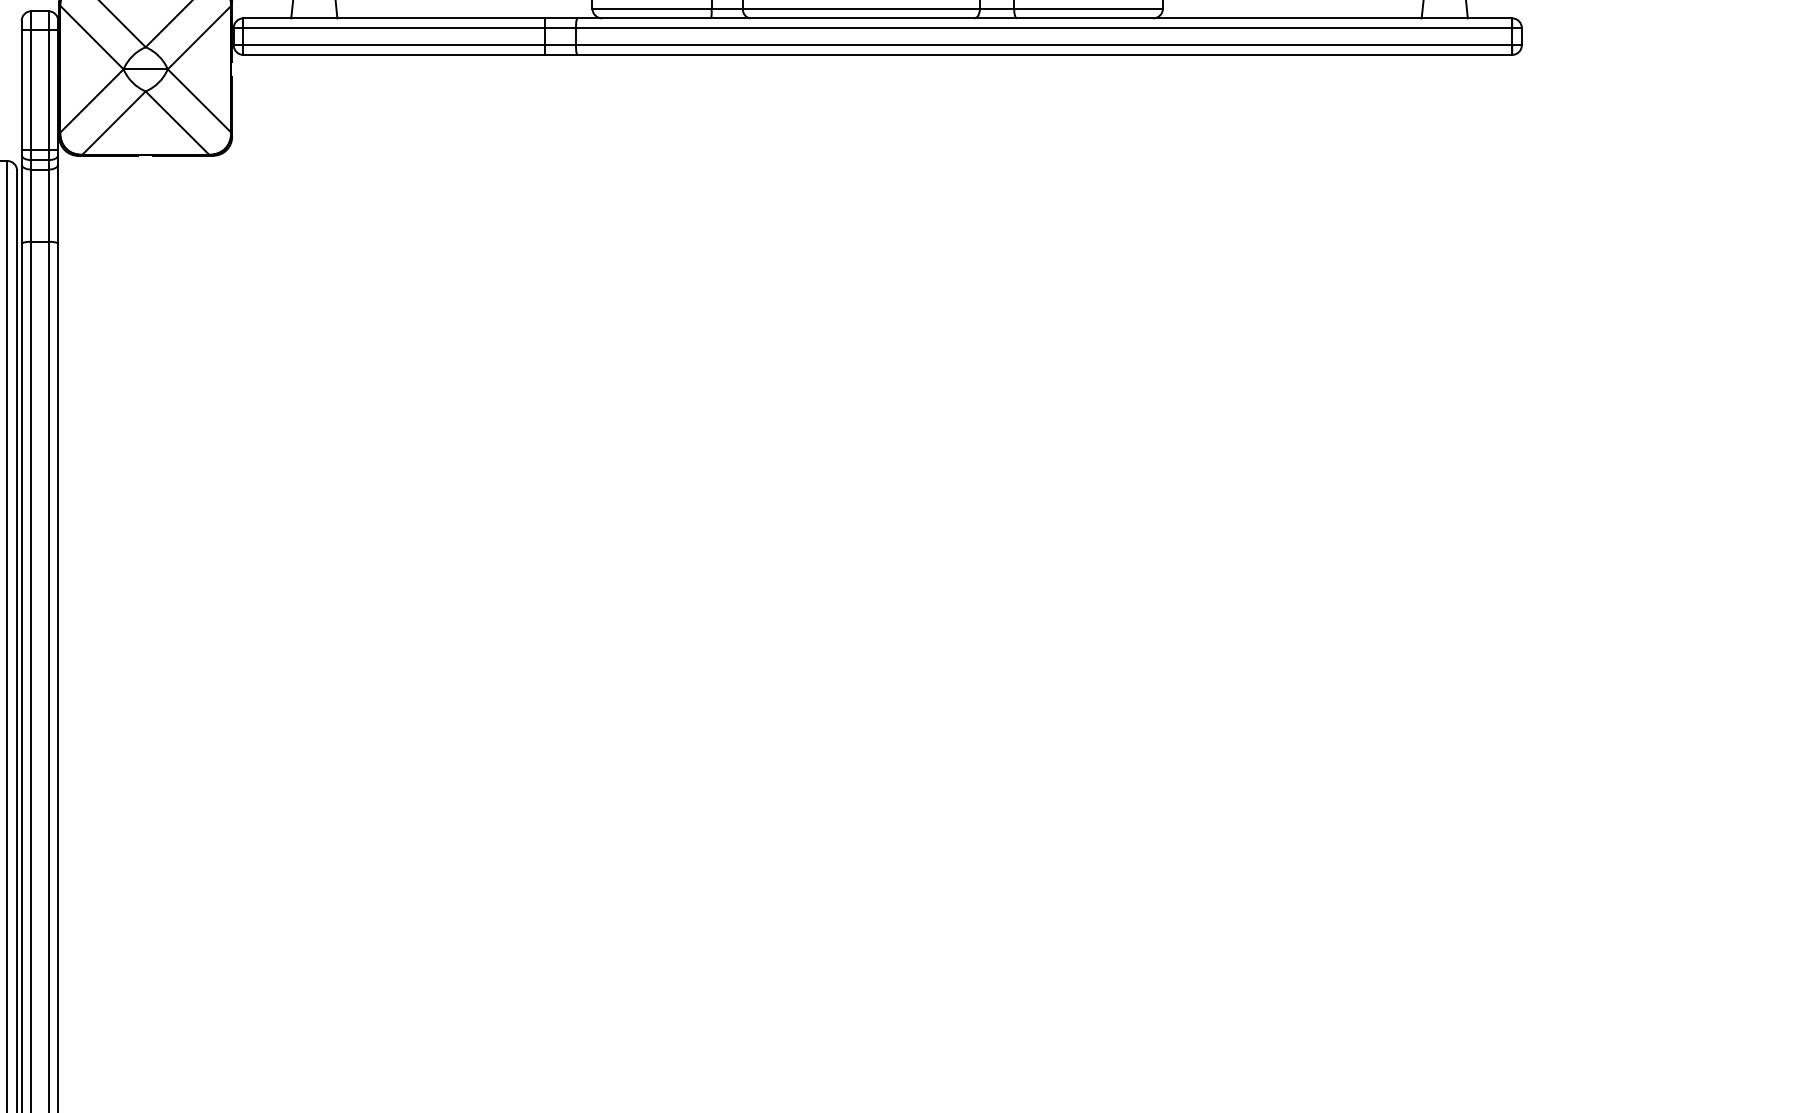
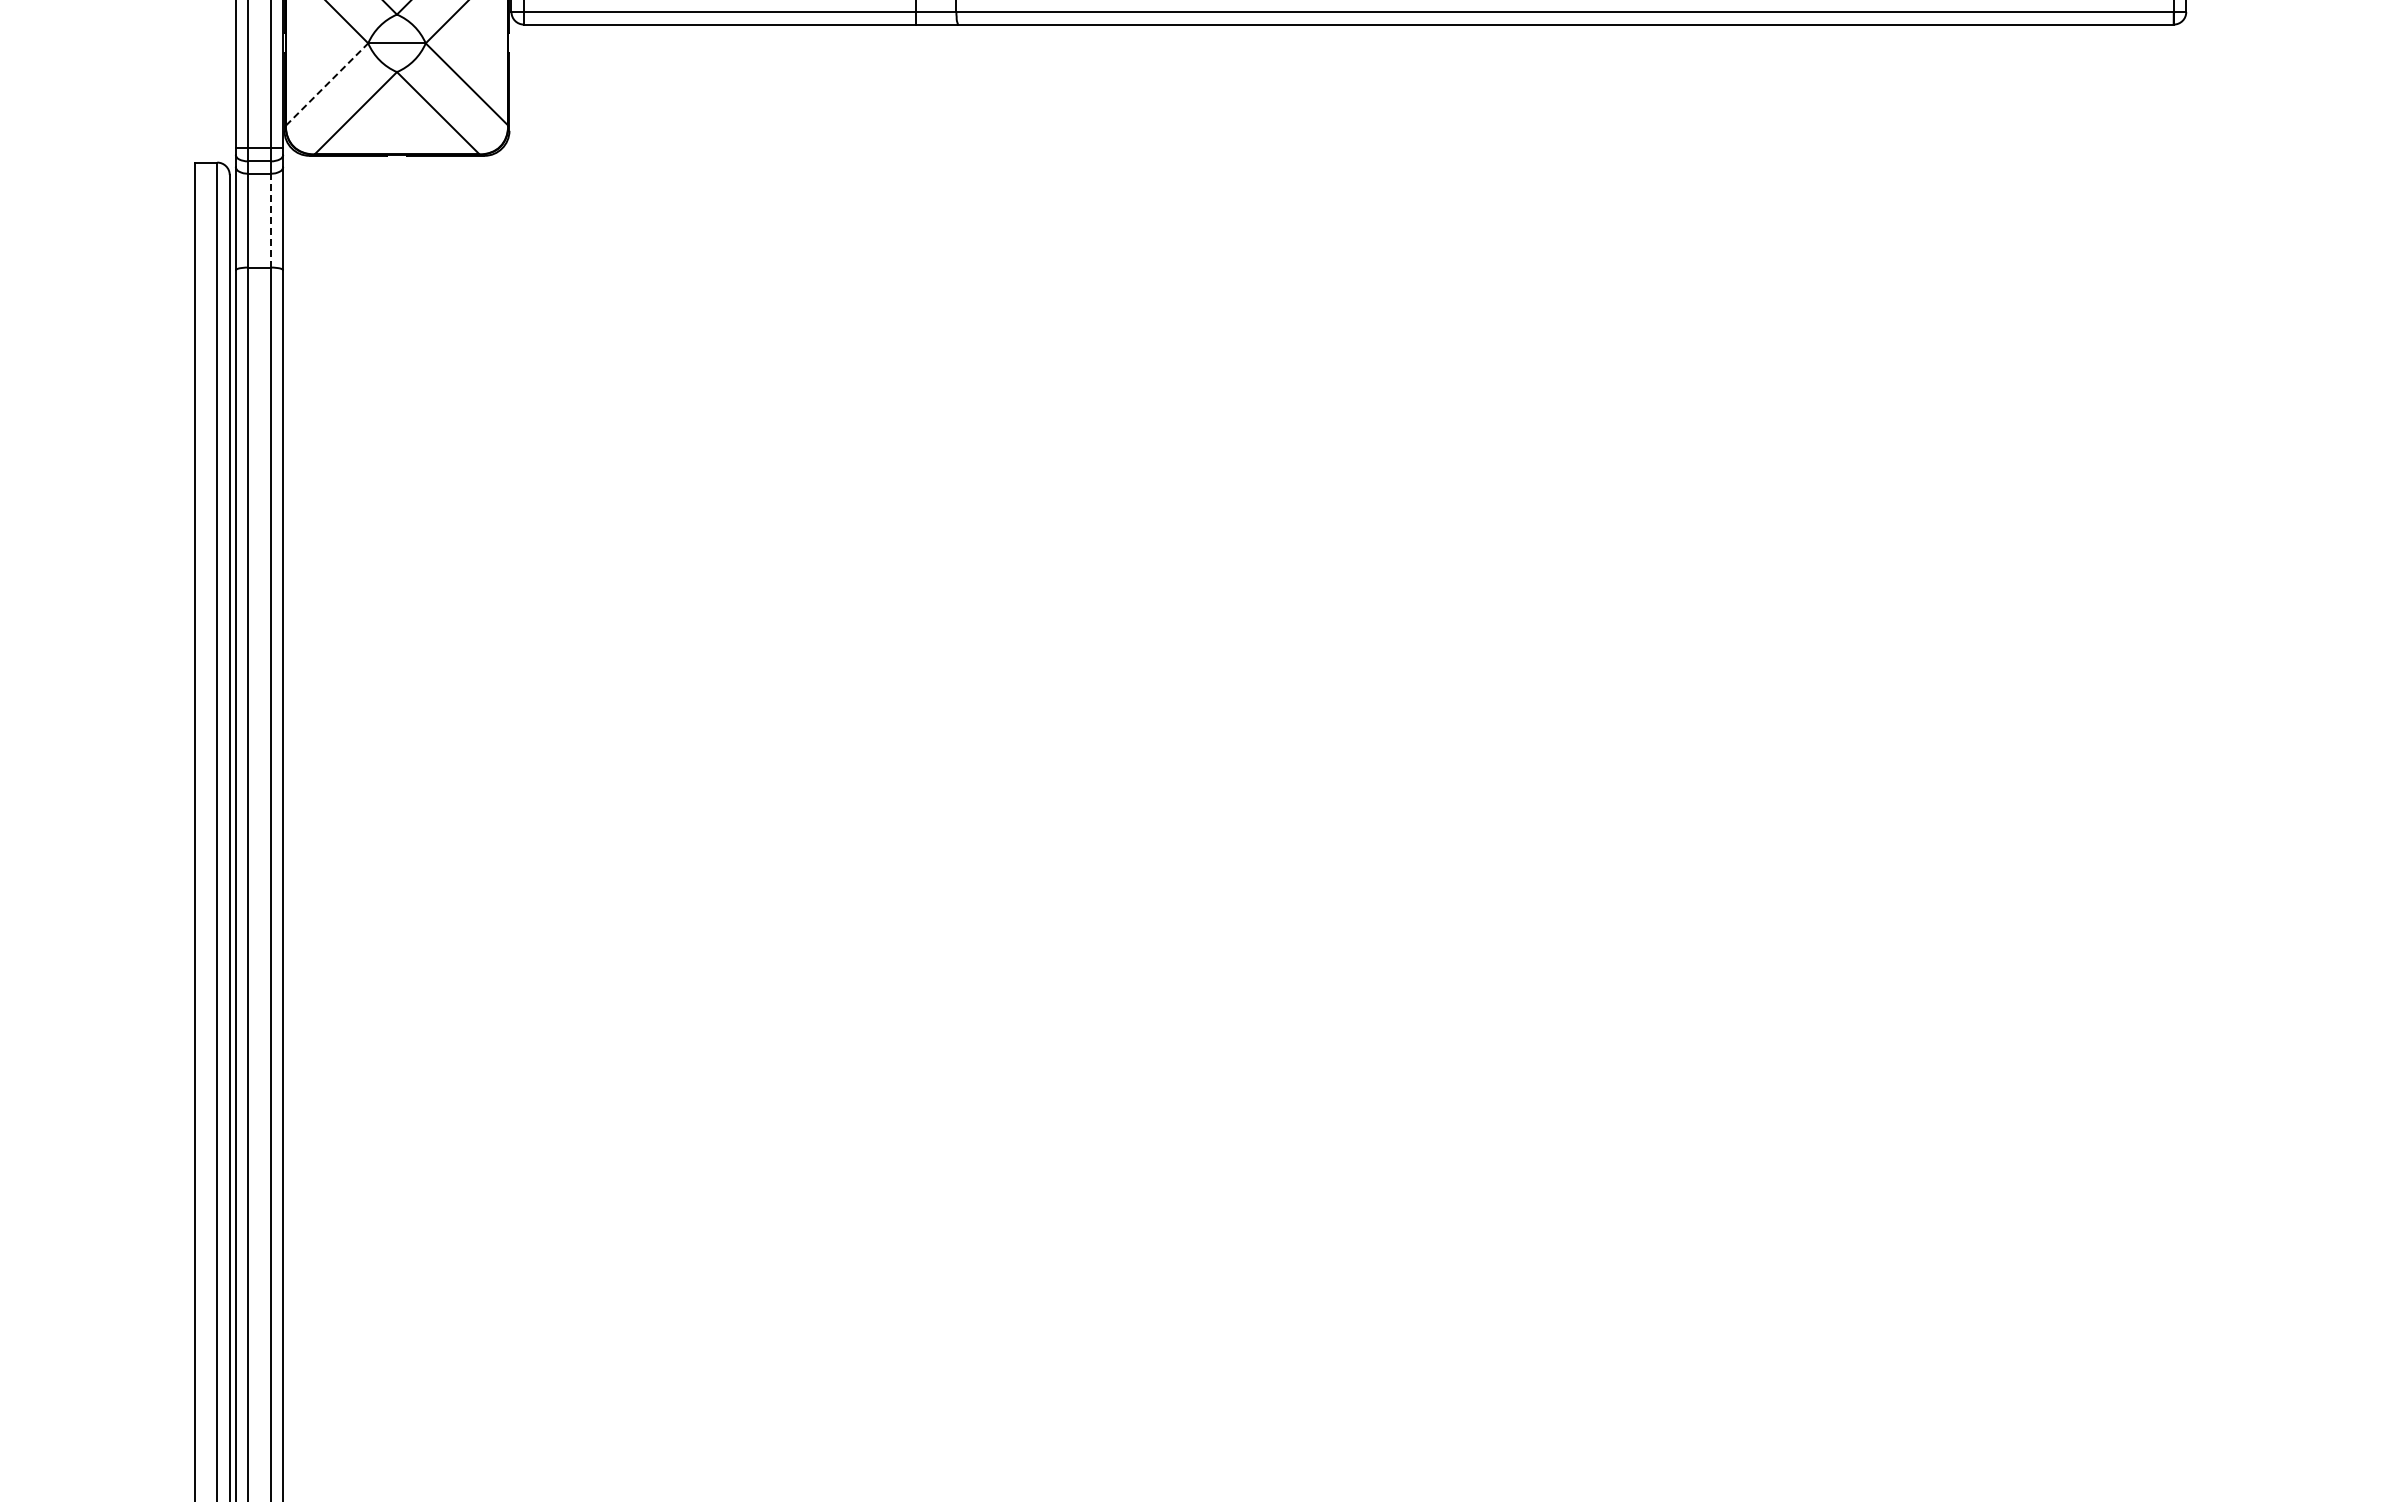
line: (92, 100) -> (327, 84), solid -> dashed
line: (48, 205) -> (270, 220), solid -> dashed

